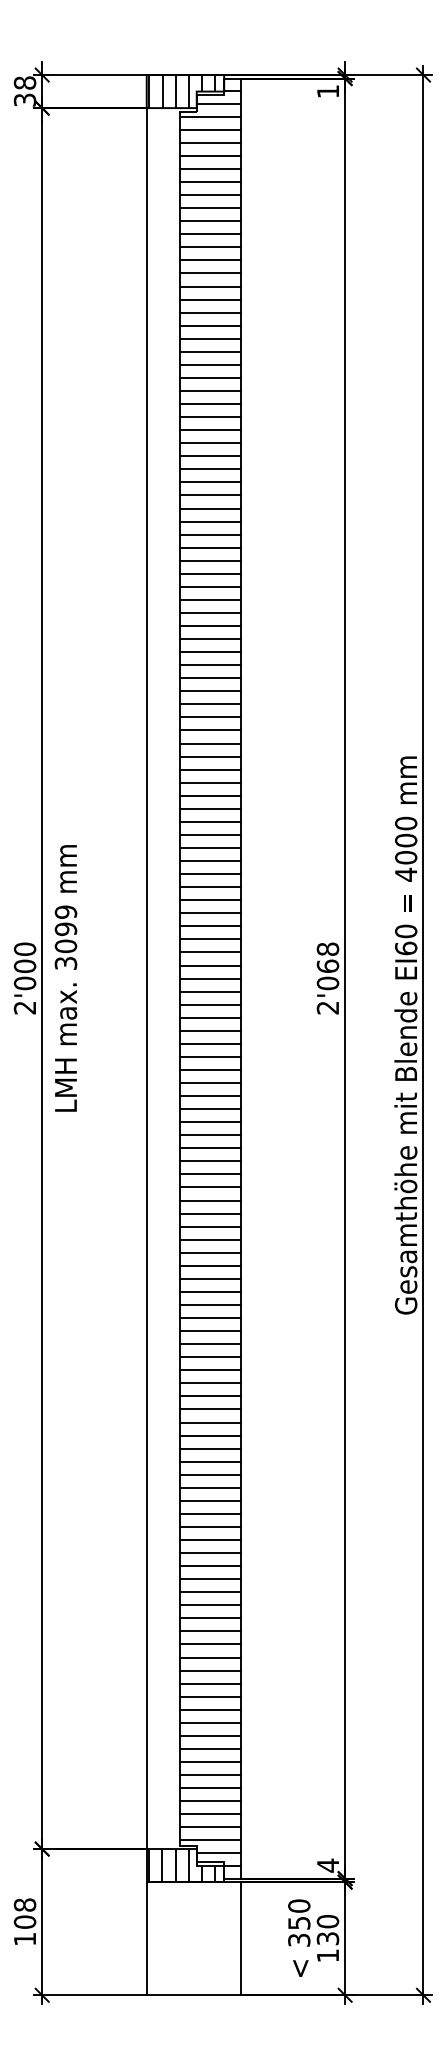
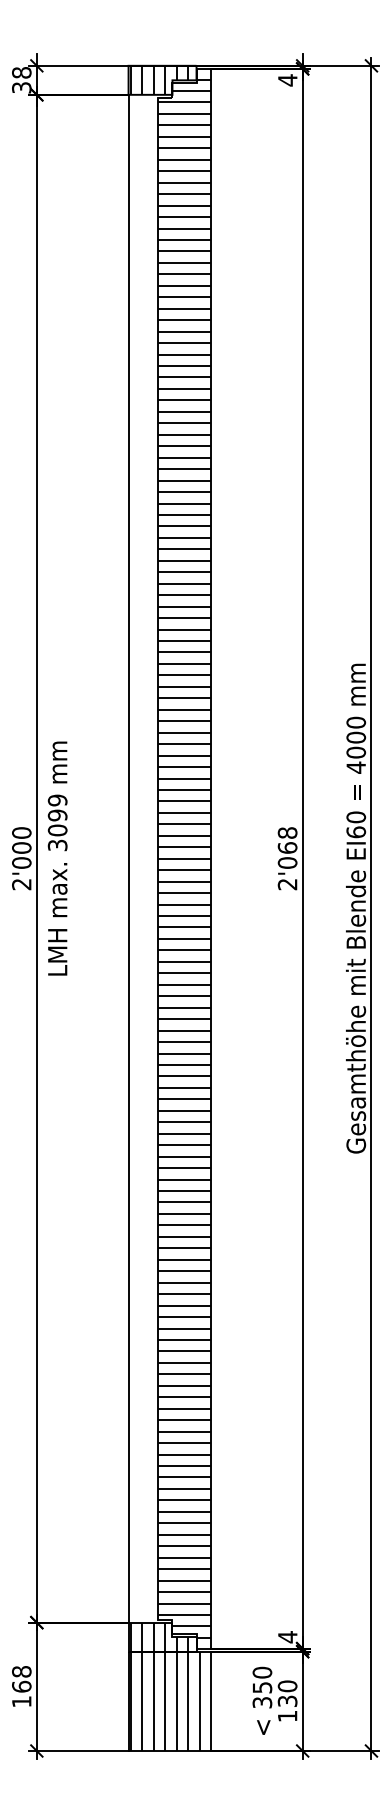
text: (327, 91) -> (287, 80), 1 -> 4
text: (24, 1921) -> (21, 1686), 108 -> 168
hatch: (187, 1937) -> (164, 1700), added

